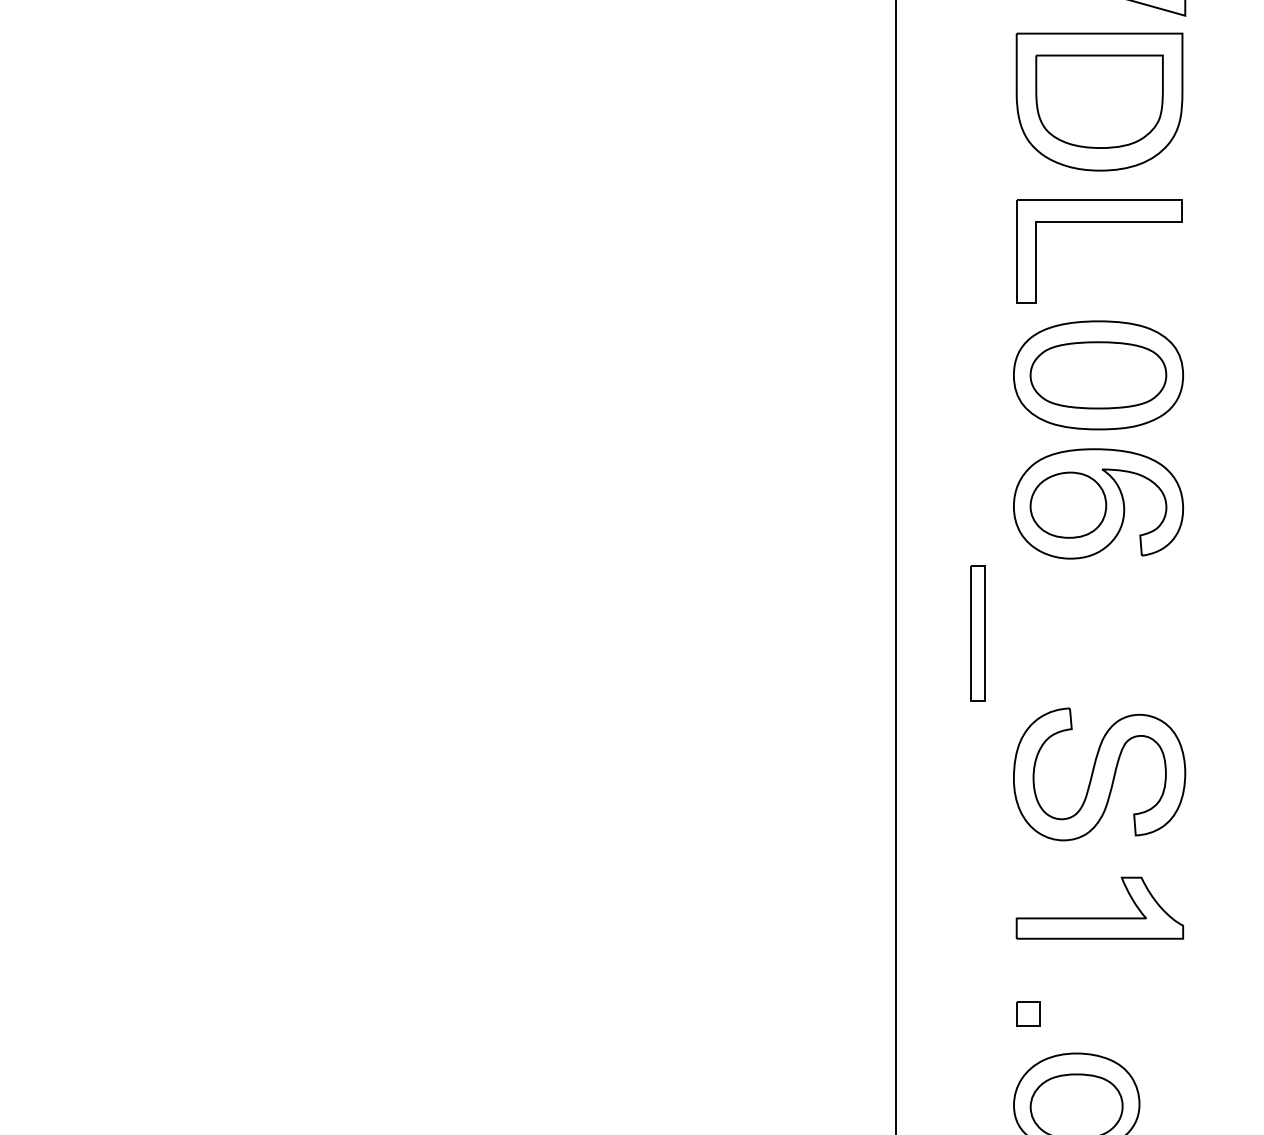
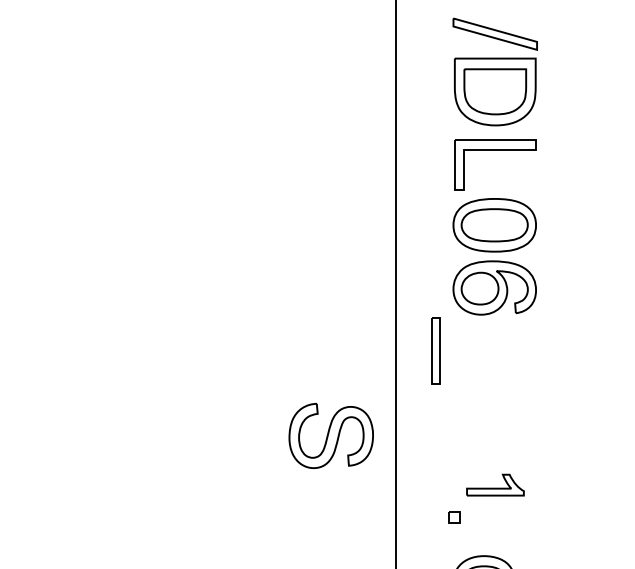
part: (1097, 773) -> (330, 435), moved
part: (1100, 906) -> (495, 484), size x0.7
part: (1028, 1013) -> (454, 517), moved

